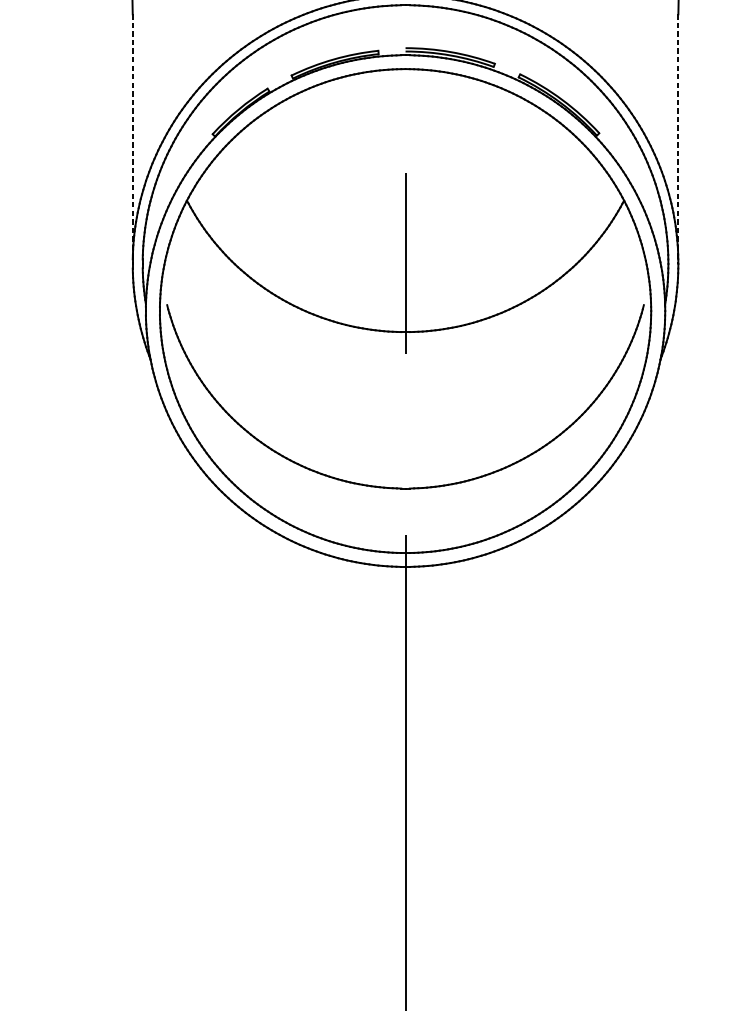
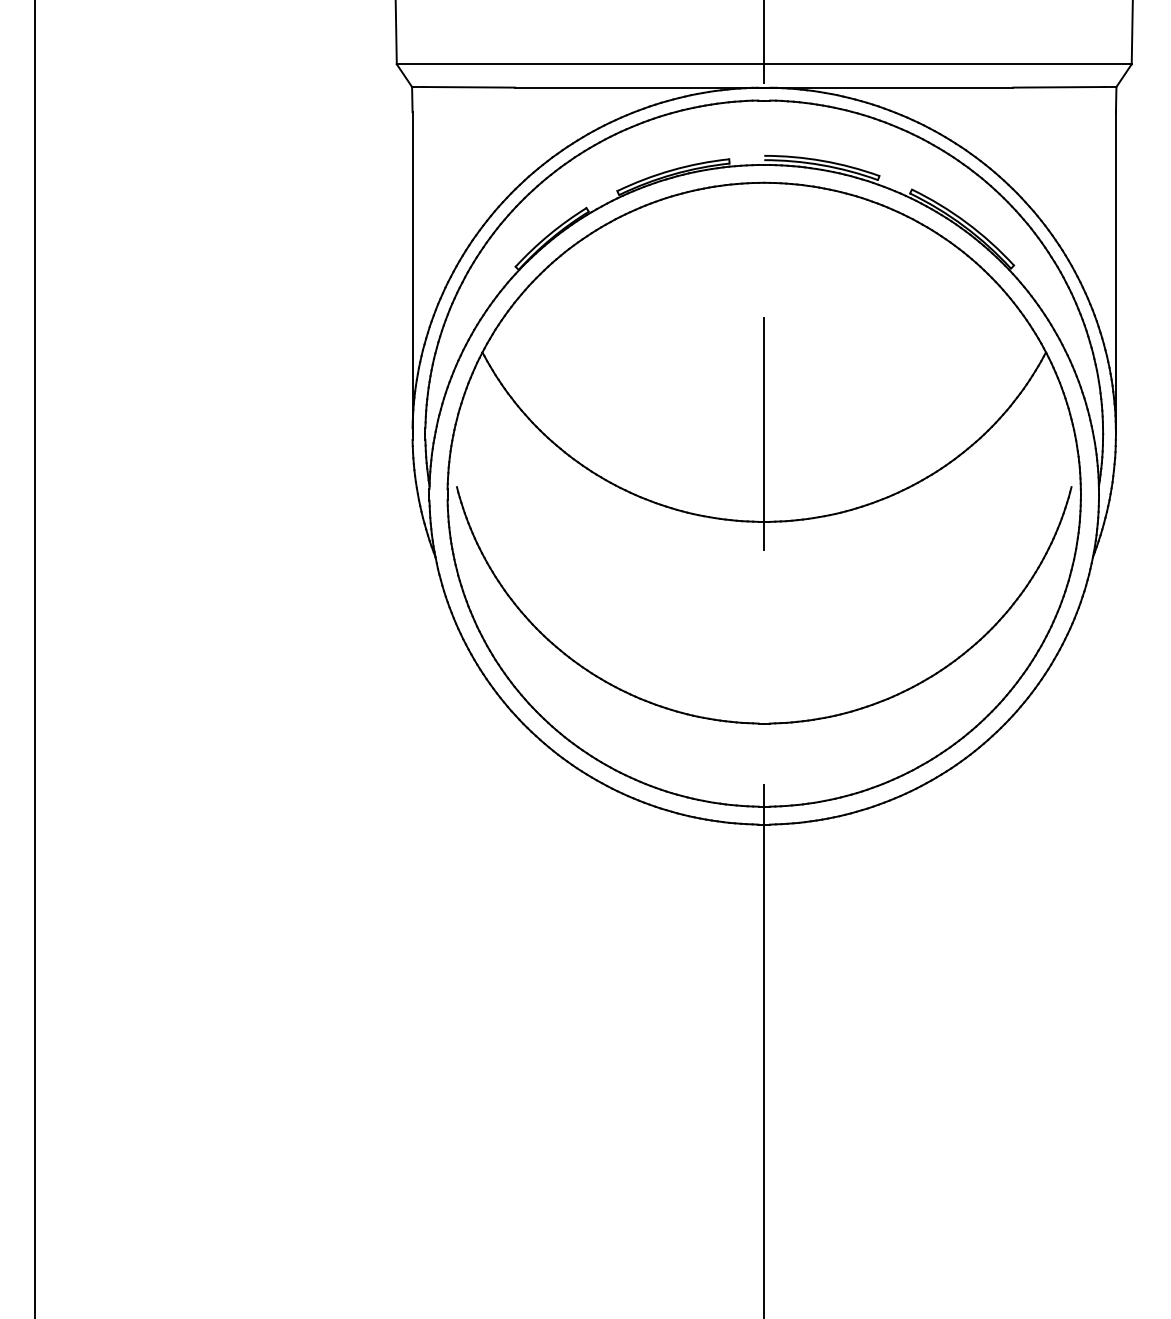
line: (132, 139) -> (412, 273), dashed -> solid
line: (678, 139) -> (1115, 273), dashed -> solid

